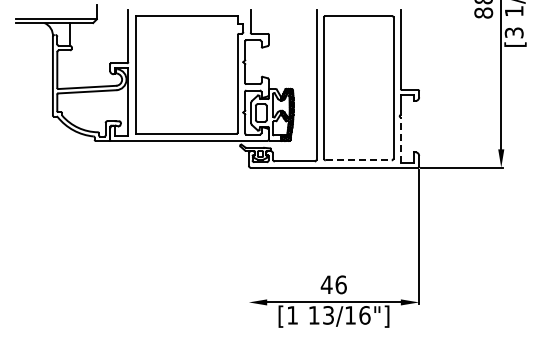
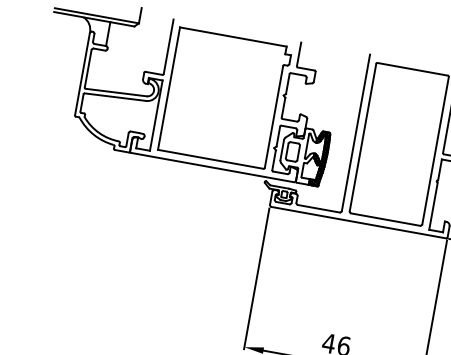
line: (400, 139) -> (433, 205), dashed -> solid
line: (358, 160) -> (385, 219), dashed -> solid
line: (248, 236) -> (256, 278), added

